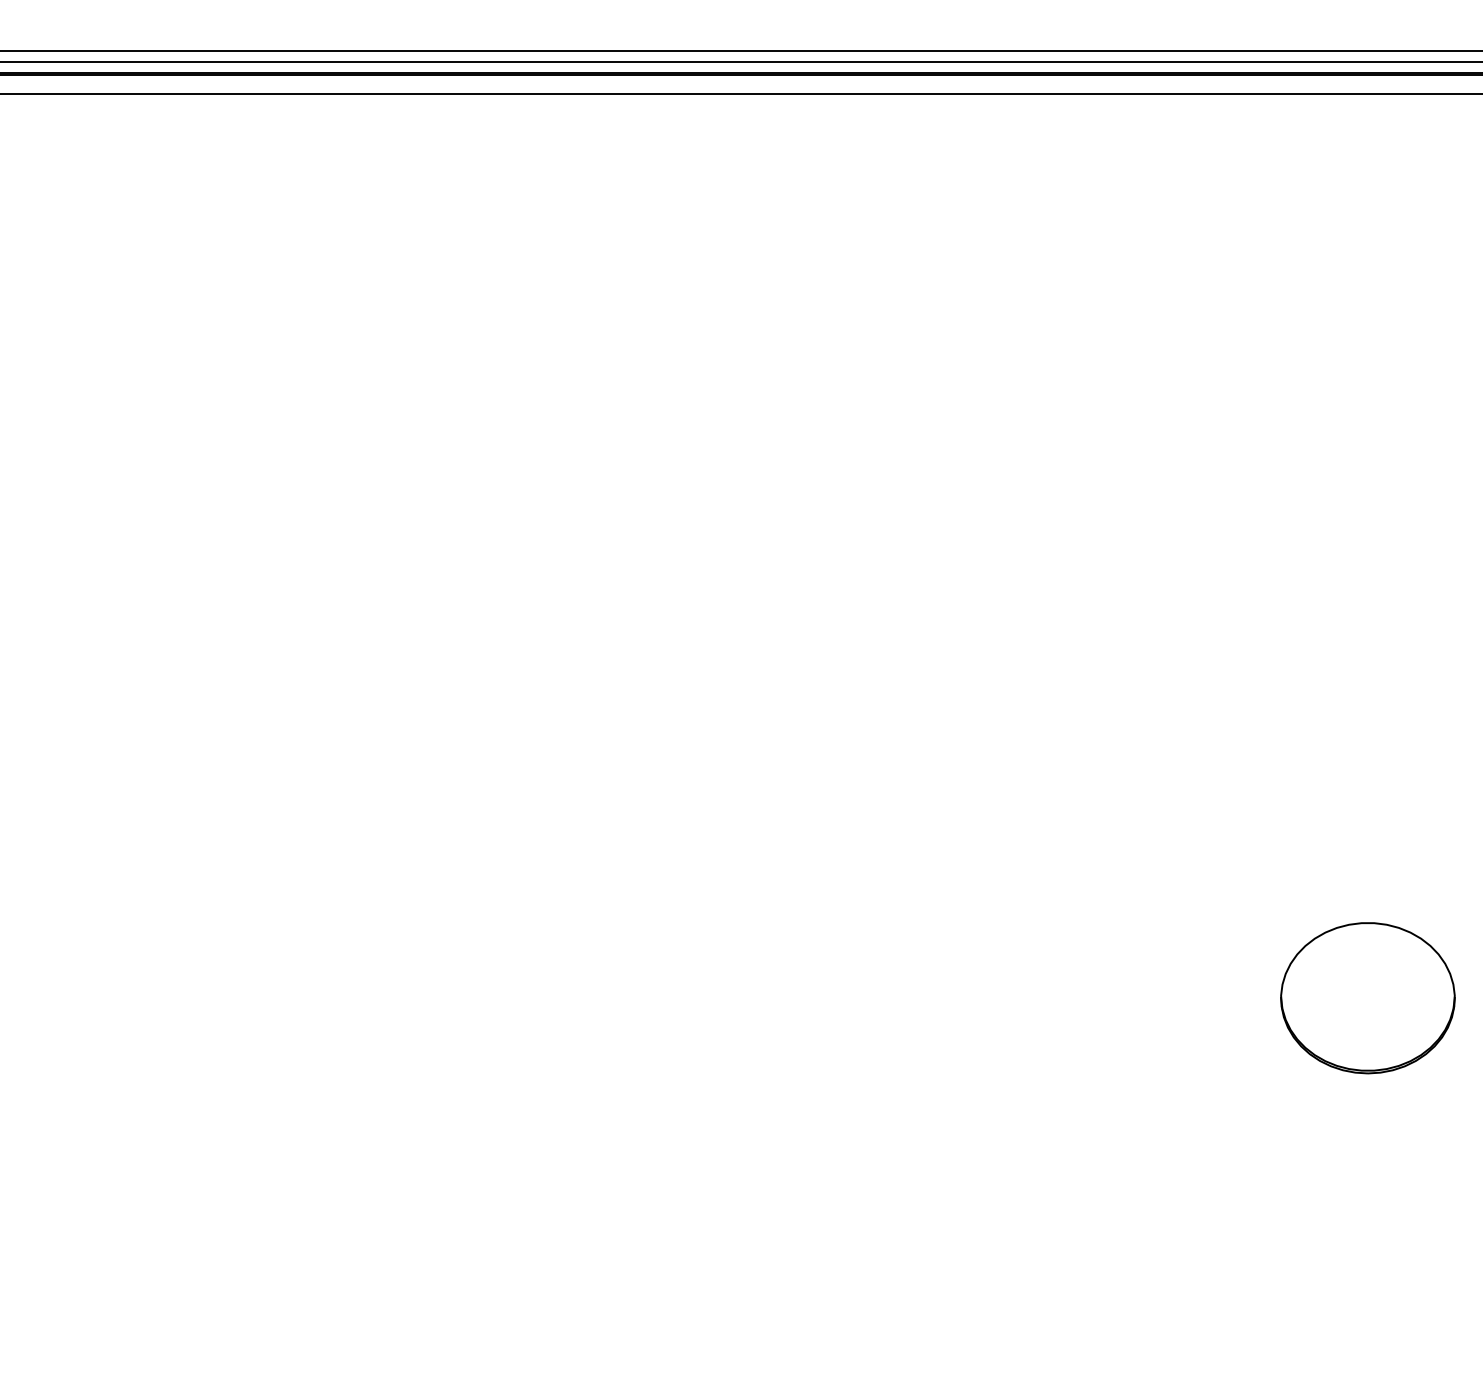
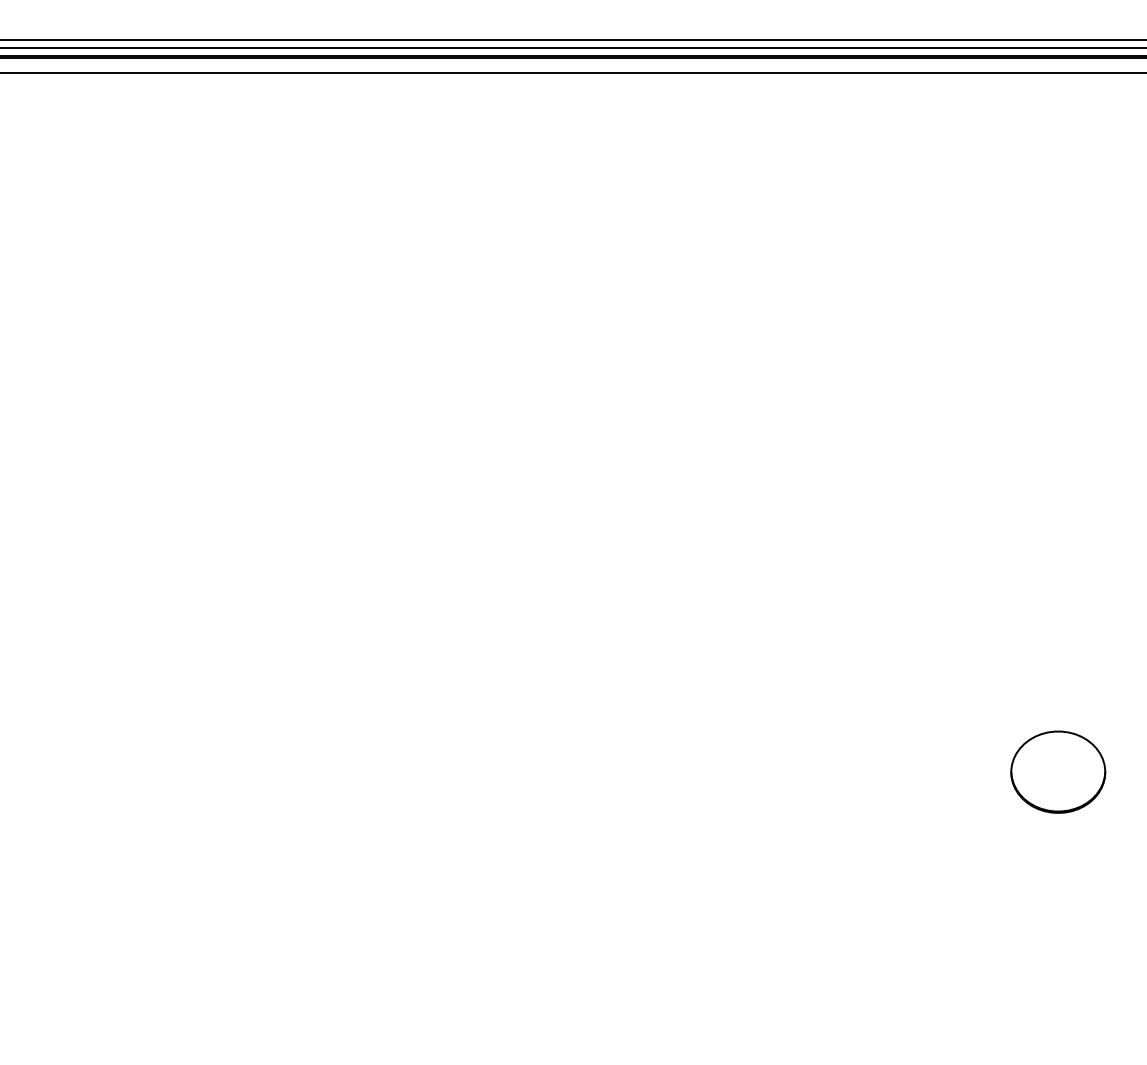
part: (1368, 998) -> (1058, 772), size x0.7

